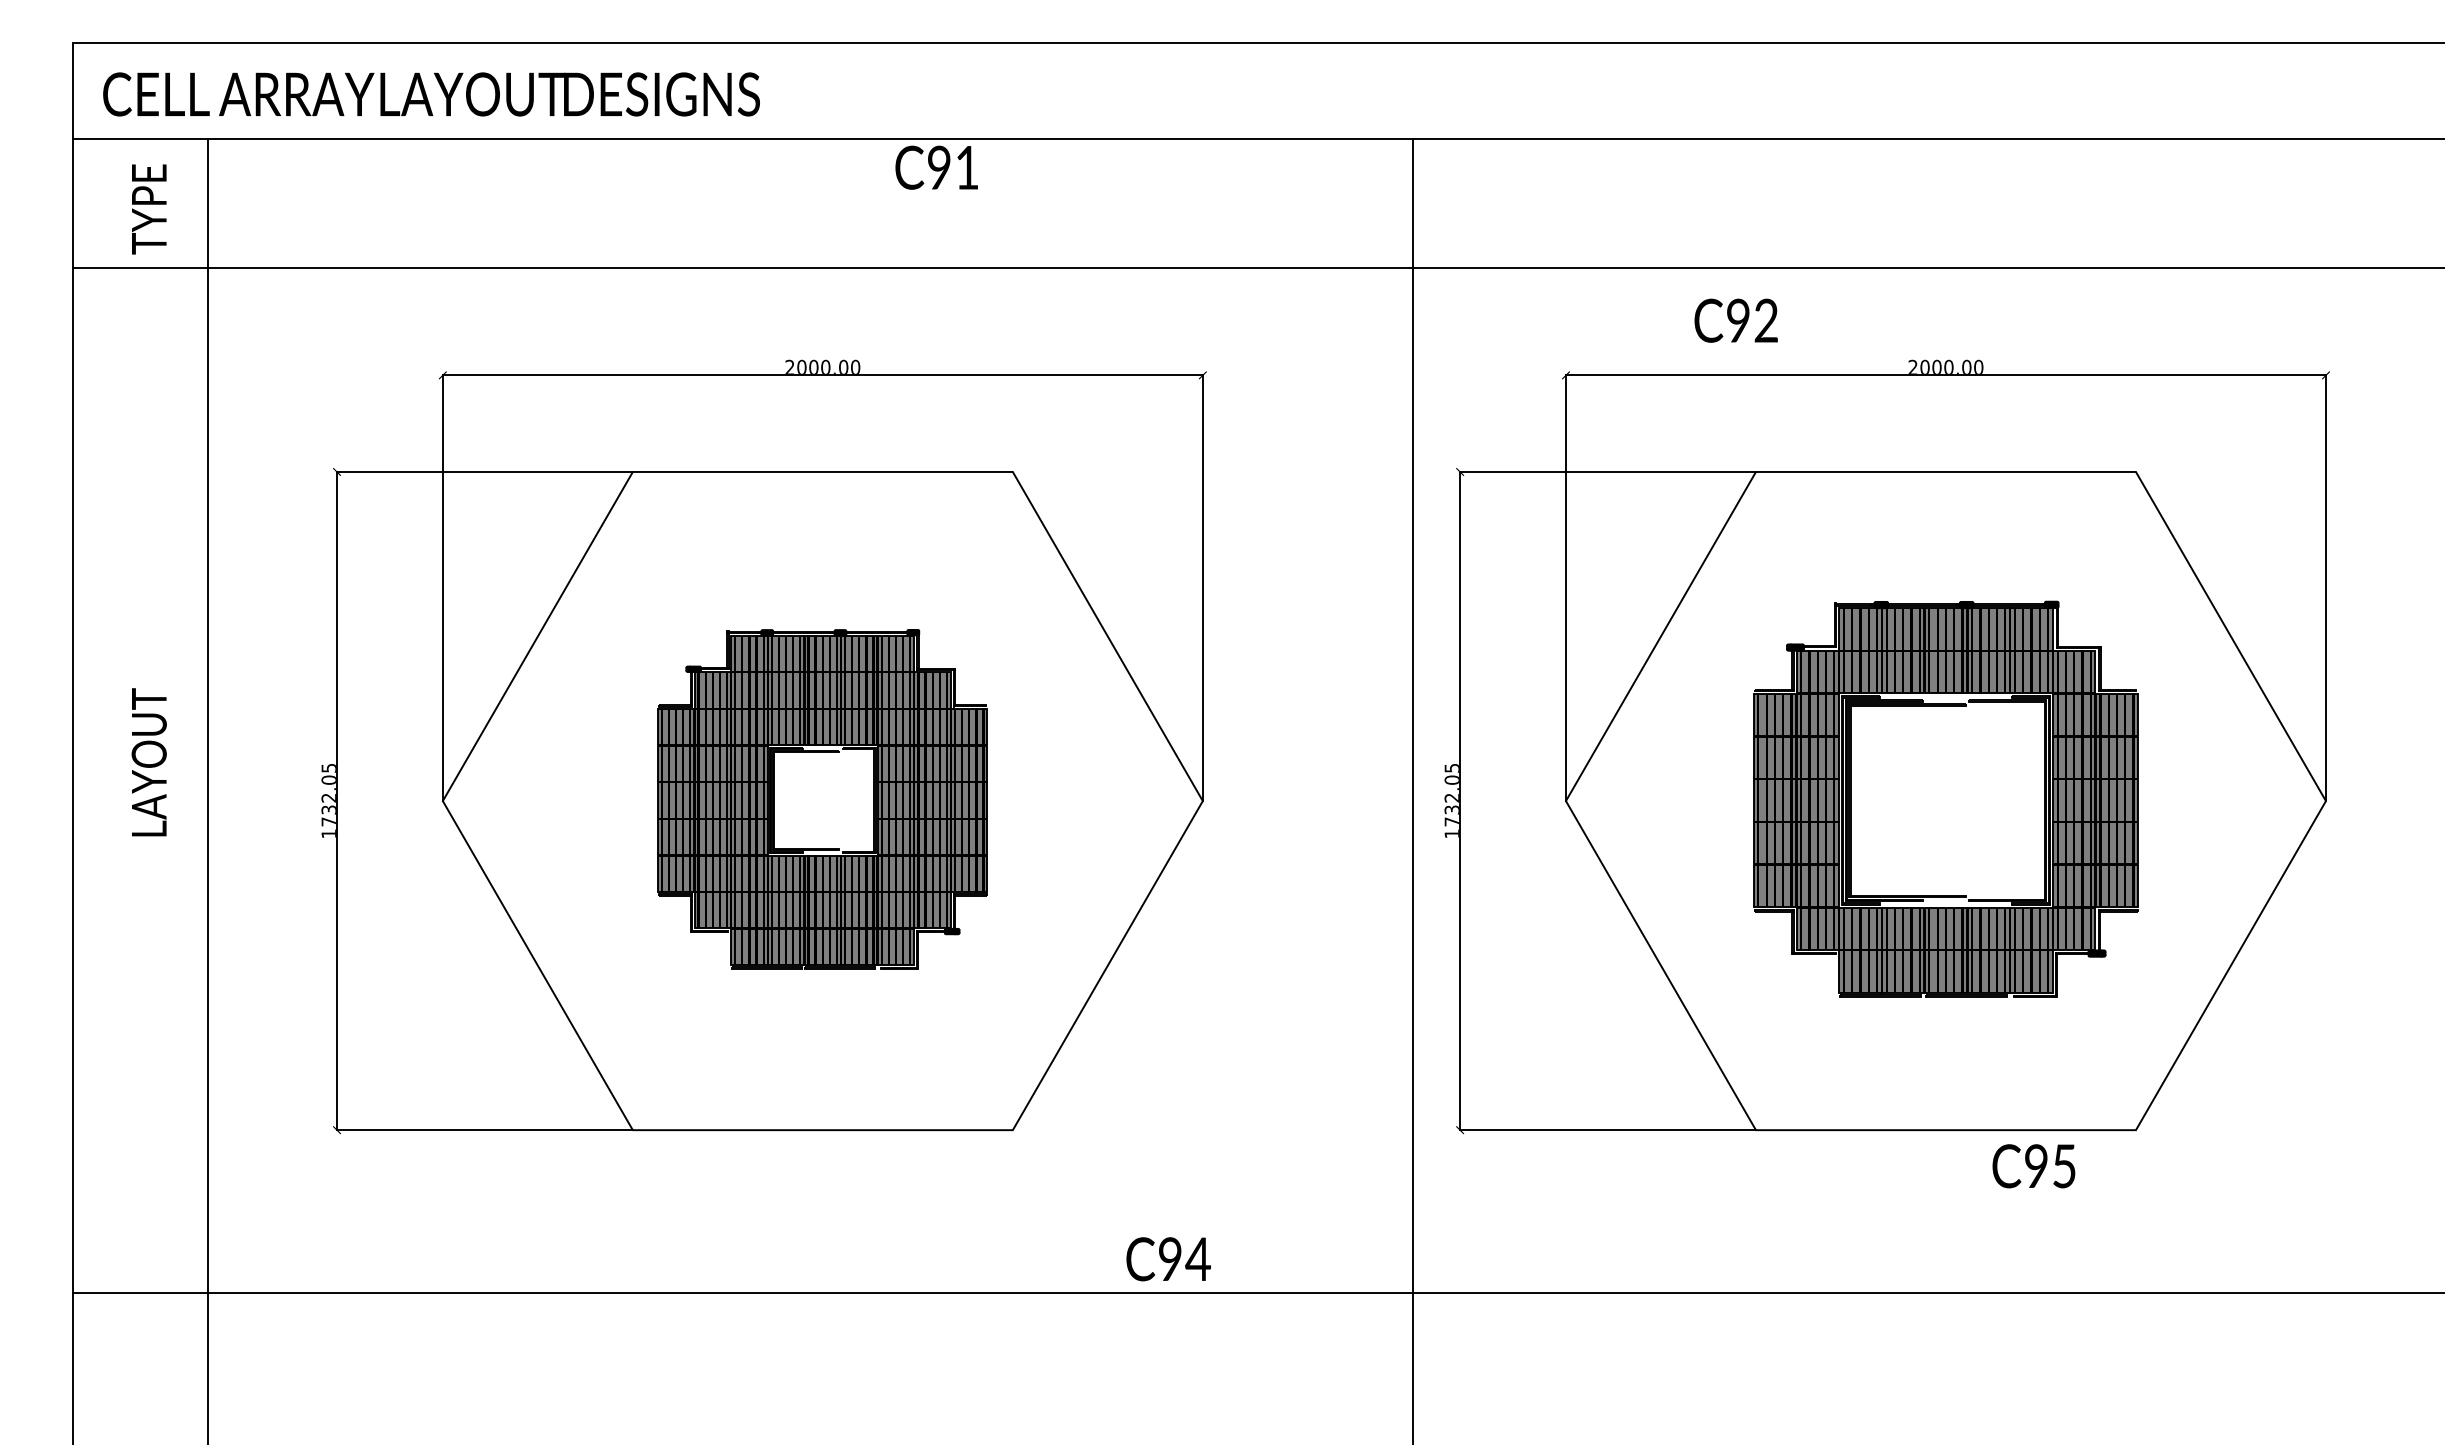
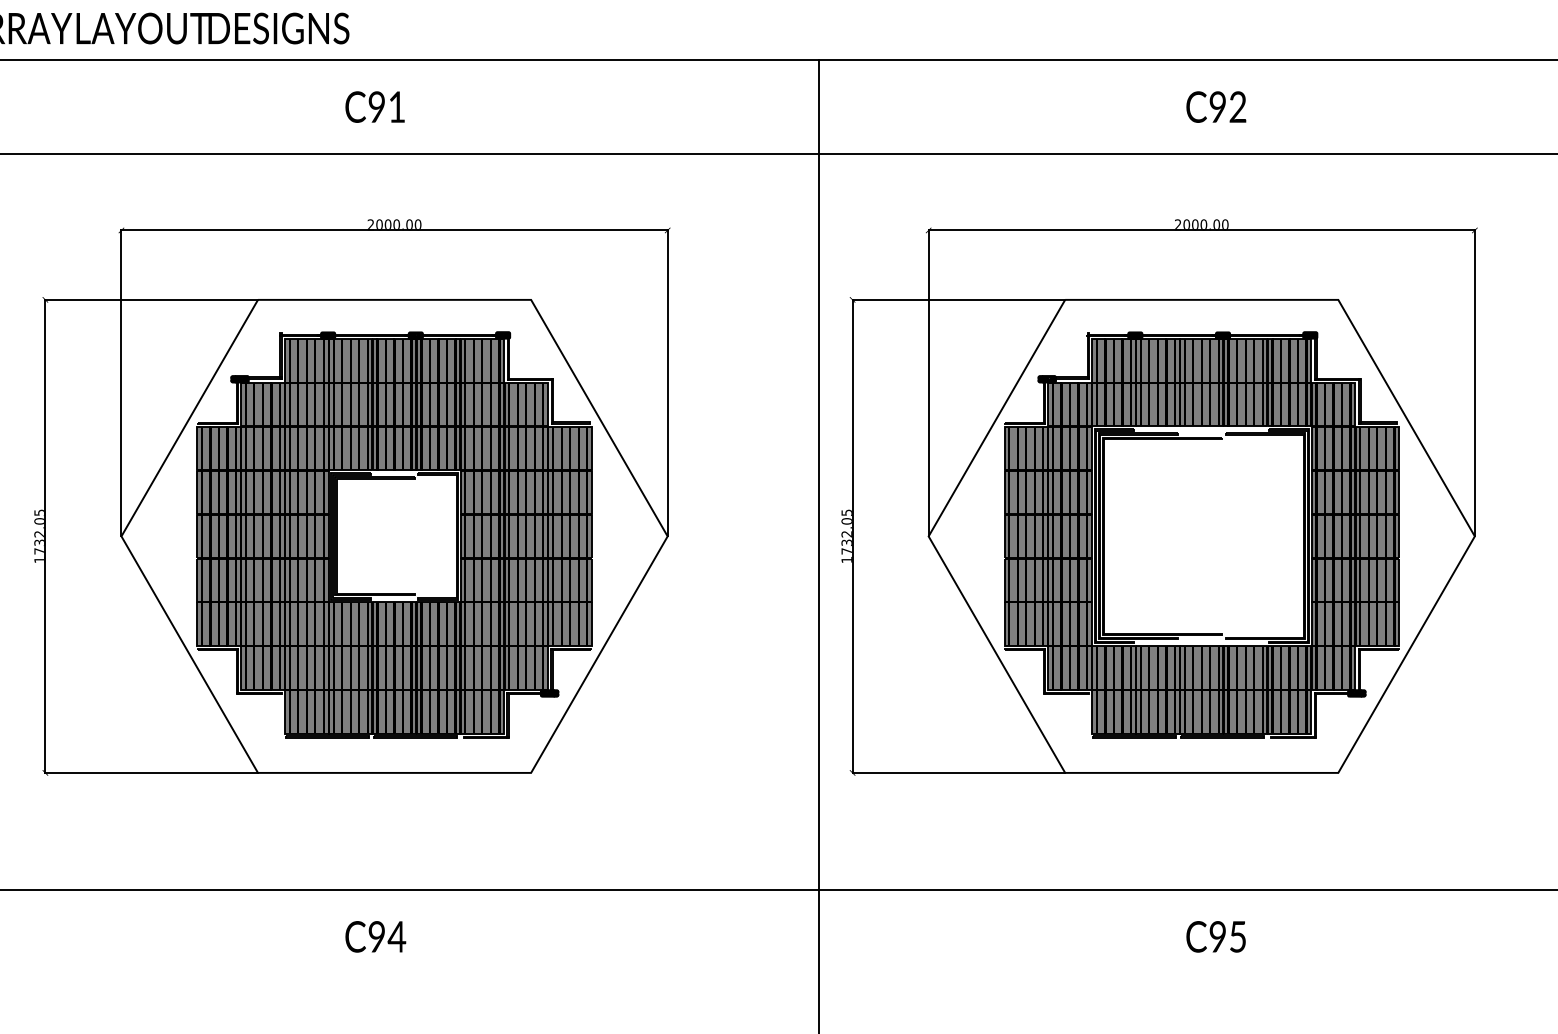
text: (936, 167) -> (374, 106), moved
text: (1735, 320) -> (1215, 106), moved
part: (822, 799) -> (394, 535), size x1.67
part: (1945, 799) -> (1201, 535), size x1.43
text: (2033, 1166) -> (1215, 937), moved
text: (1168, 1259) -> (375, 937), moved

